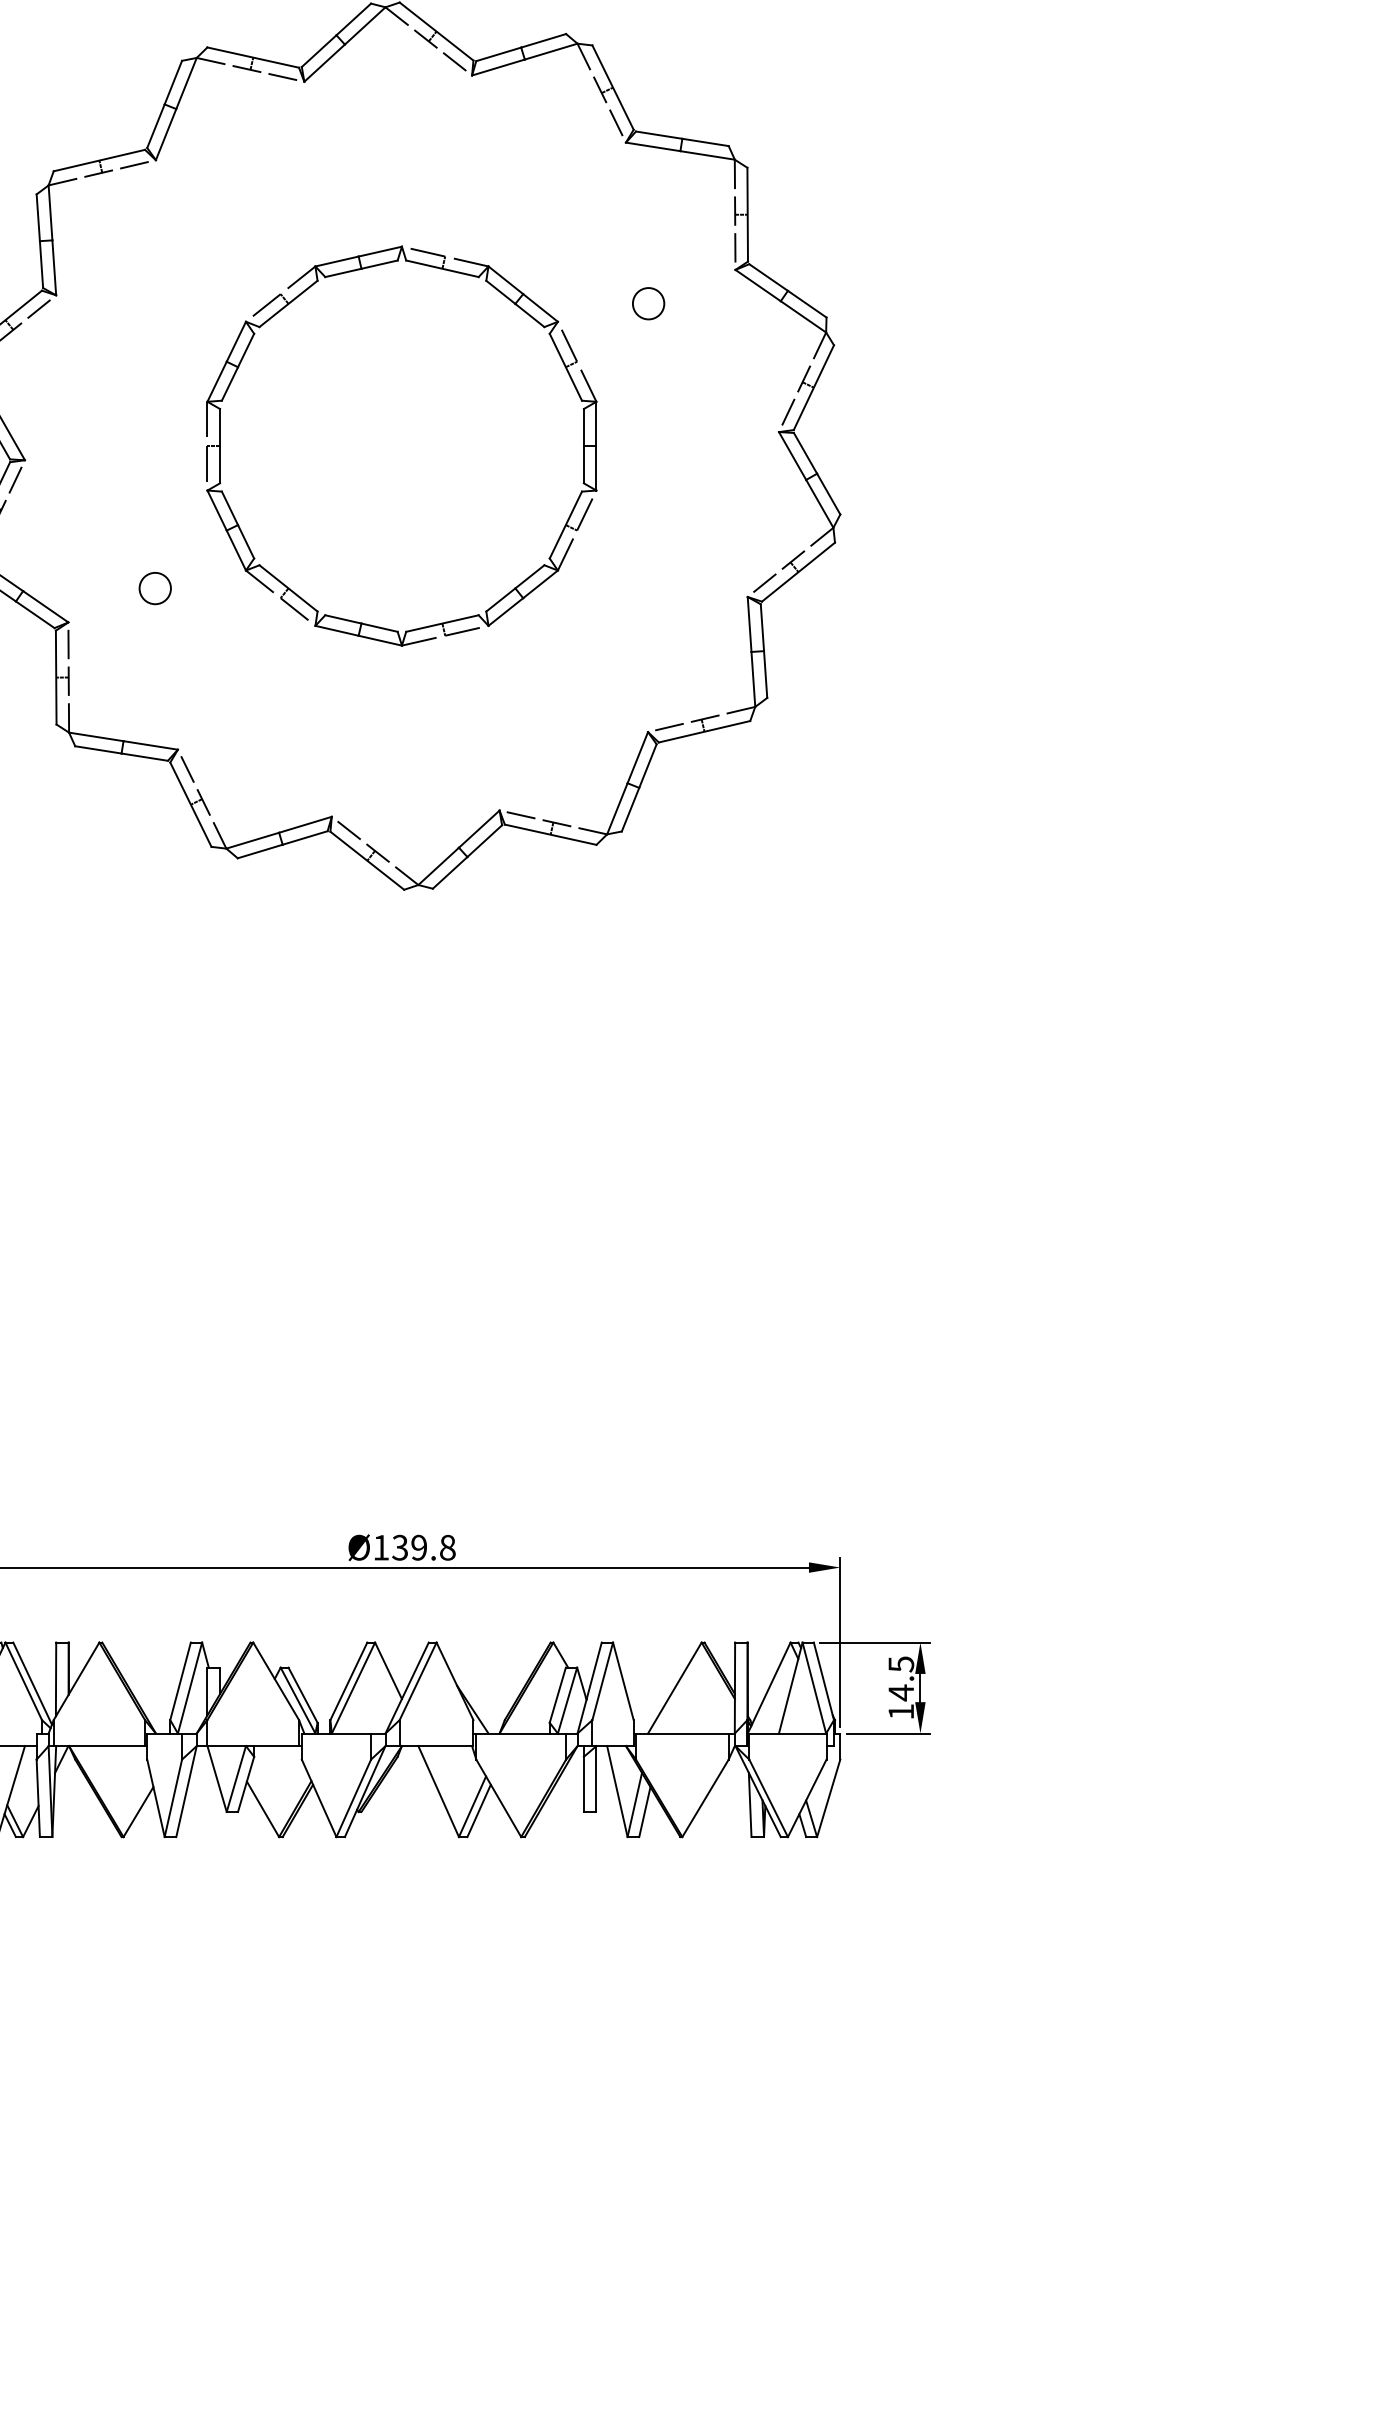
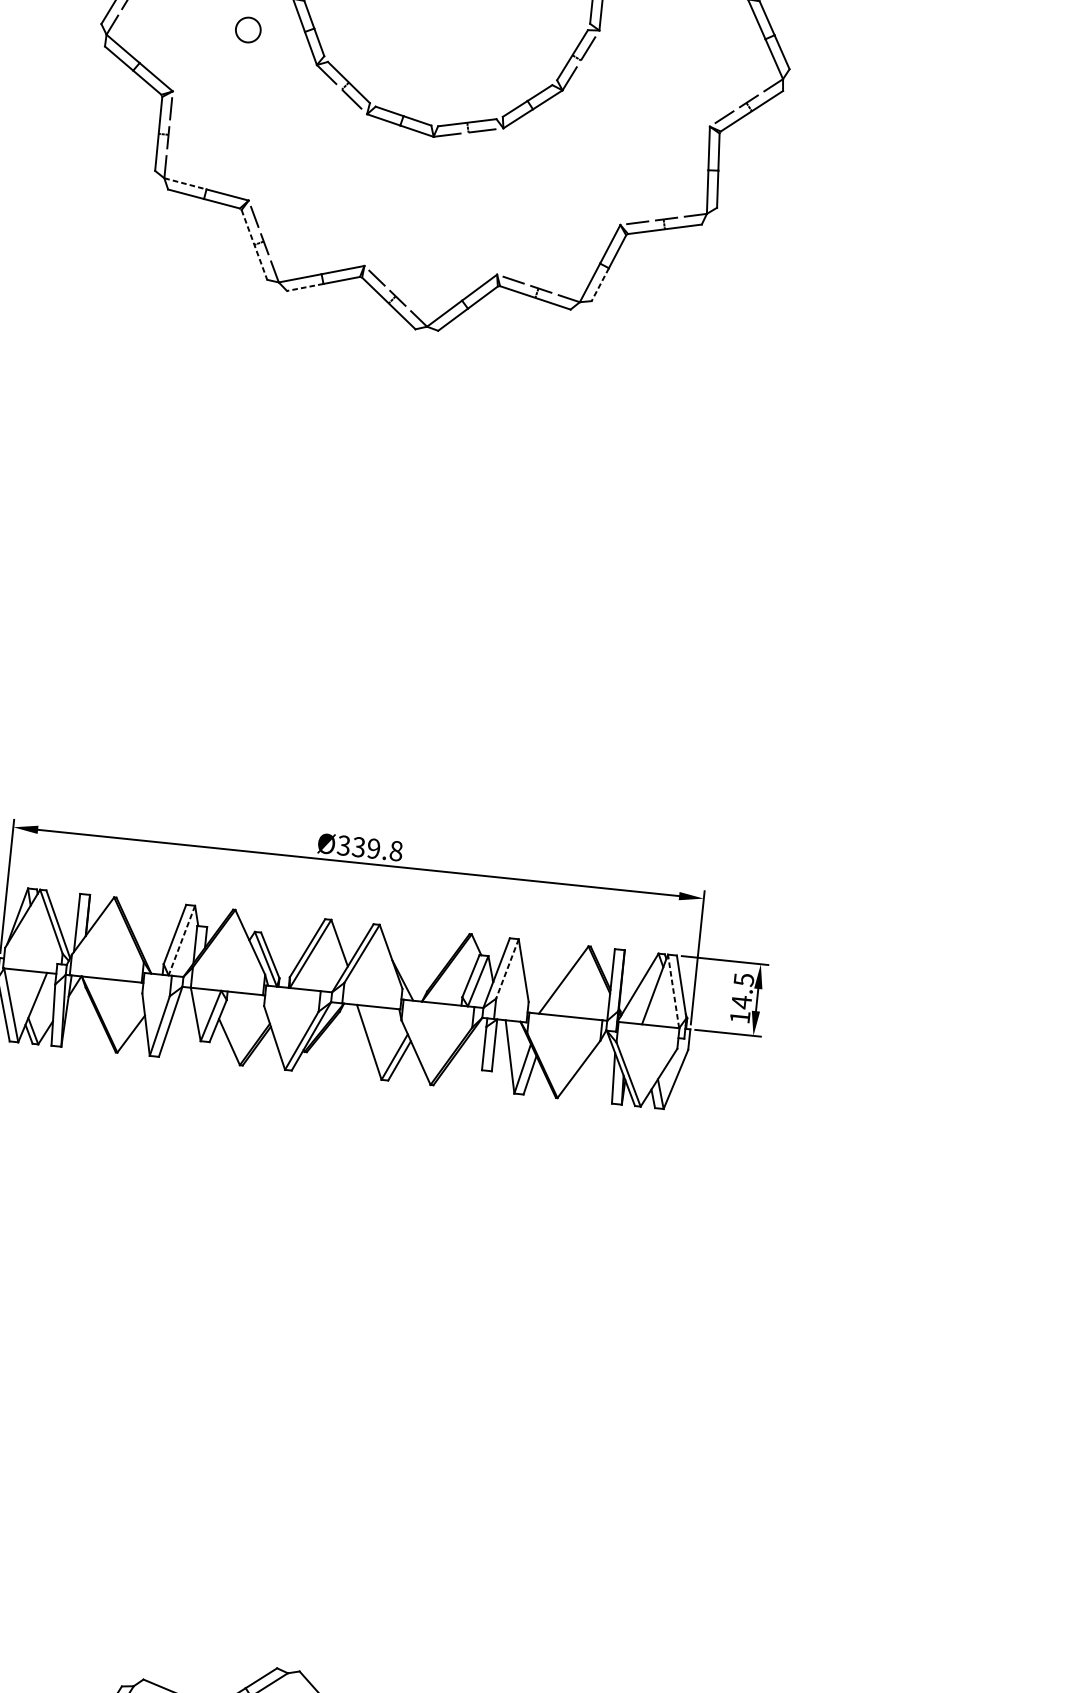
circle: (154, 588) -> (247, 29), moved
line: (96, 736) -> (185, 183), solid -> dashed
line: (190, 804) -> (254, 244), solid -> dashed
line: (630, 810) -> (600, 285), solid -> dashed
line: (259, 851) -> (304, 287), solid -> dashed
text: (380, 1547) -> (343, 845), Ø139.8 -> Ø339.8
line: (602, 1681) -> (507, 969), solid -> dashed
line: (189, 1688) -> (181, 940), solid -> dashed
line: (814, 1688) -> (673, 991), solid -> dashed

